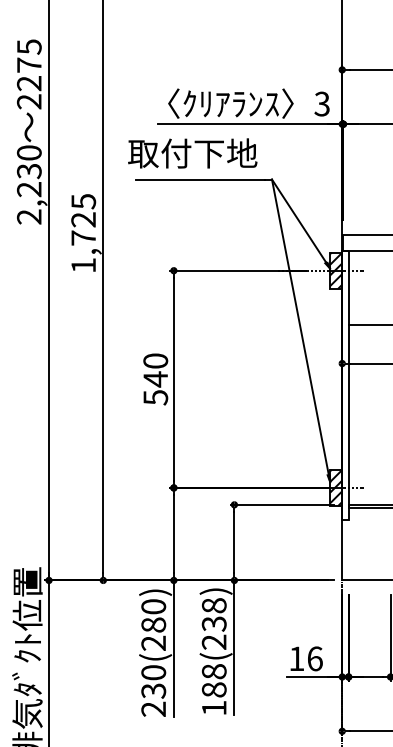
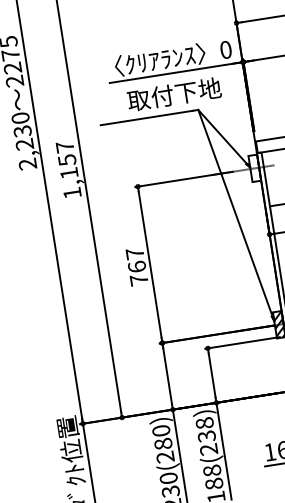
text: (321, 103) -> (225, 49), 3 -> 0
text: (192, 153) -> (174, 94), moved
text: (83, 219) -> (67, 159), 1,725 -> 1,157
hatch: (336, 270) -> (254, 168), removed
text: (155, 379) -> (136, 267), 540 -> 767

